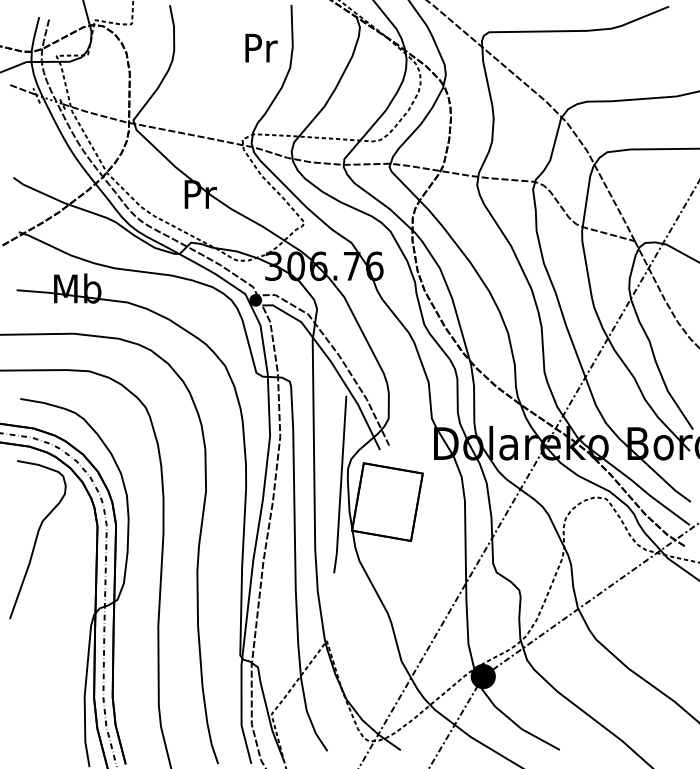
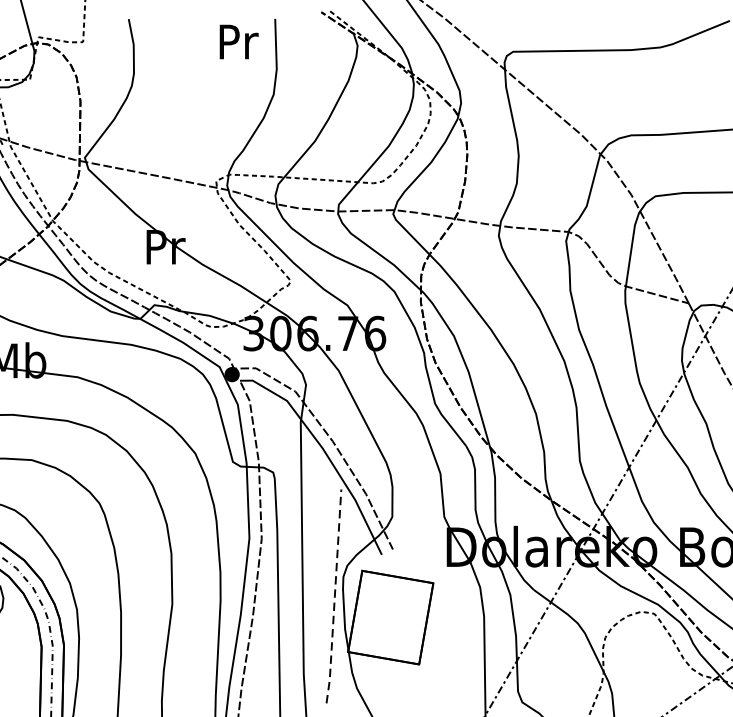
text: (261, 47) -> (239, 41), moved
line: (340, 485) -> (334, 597), solid -> dashed

